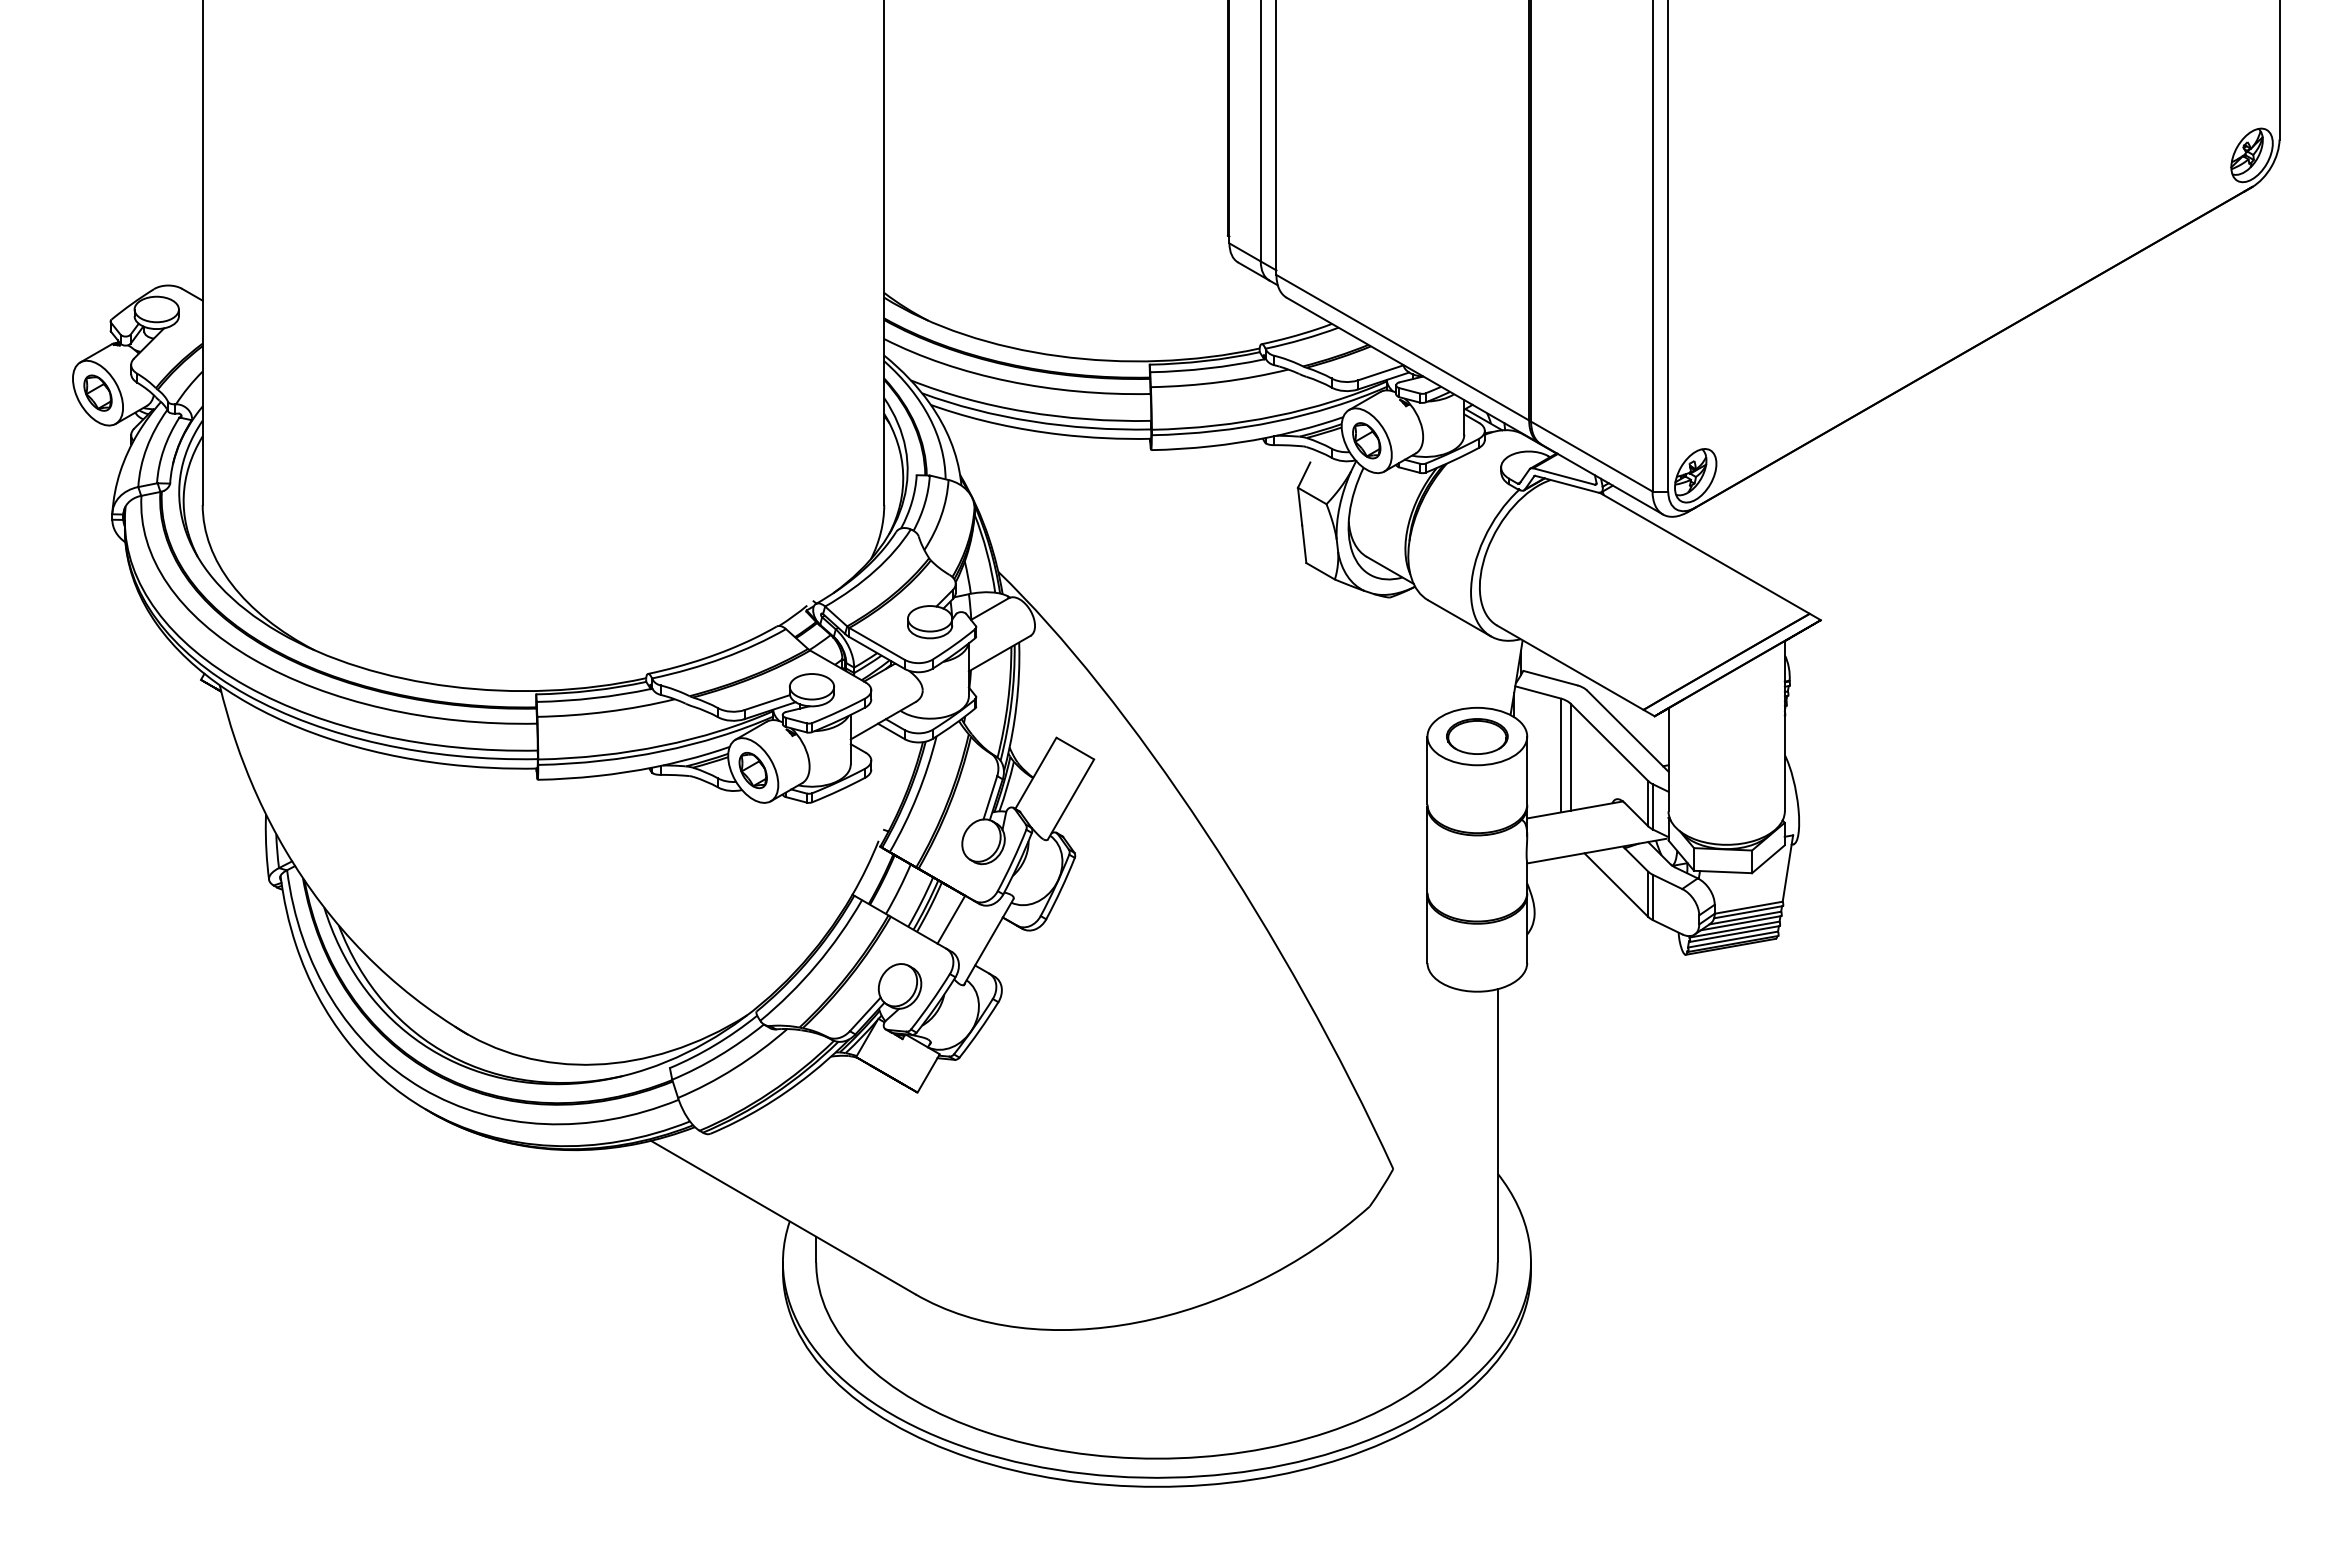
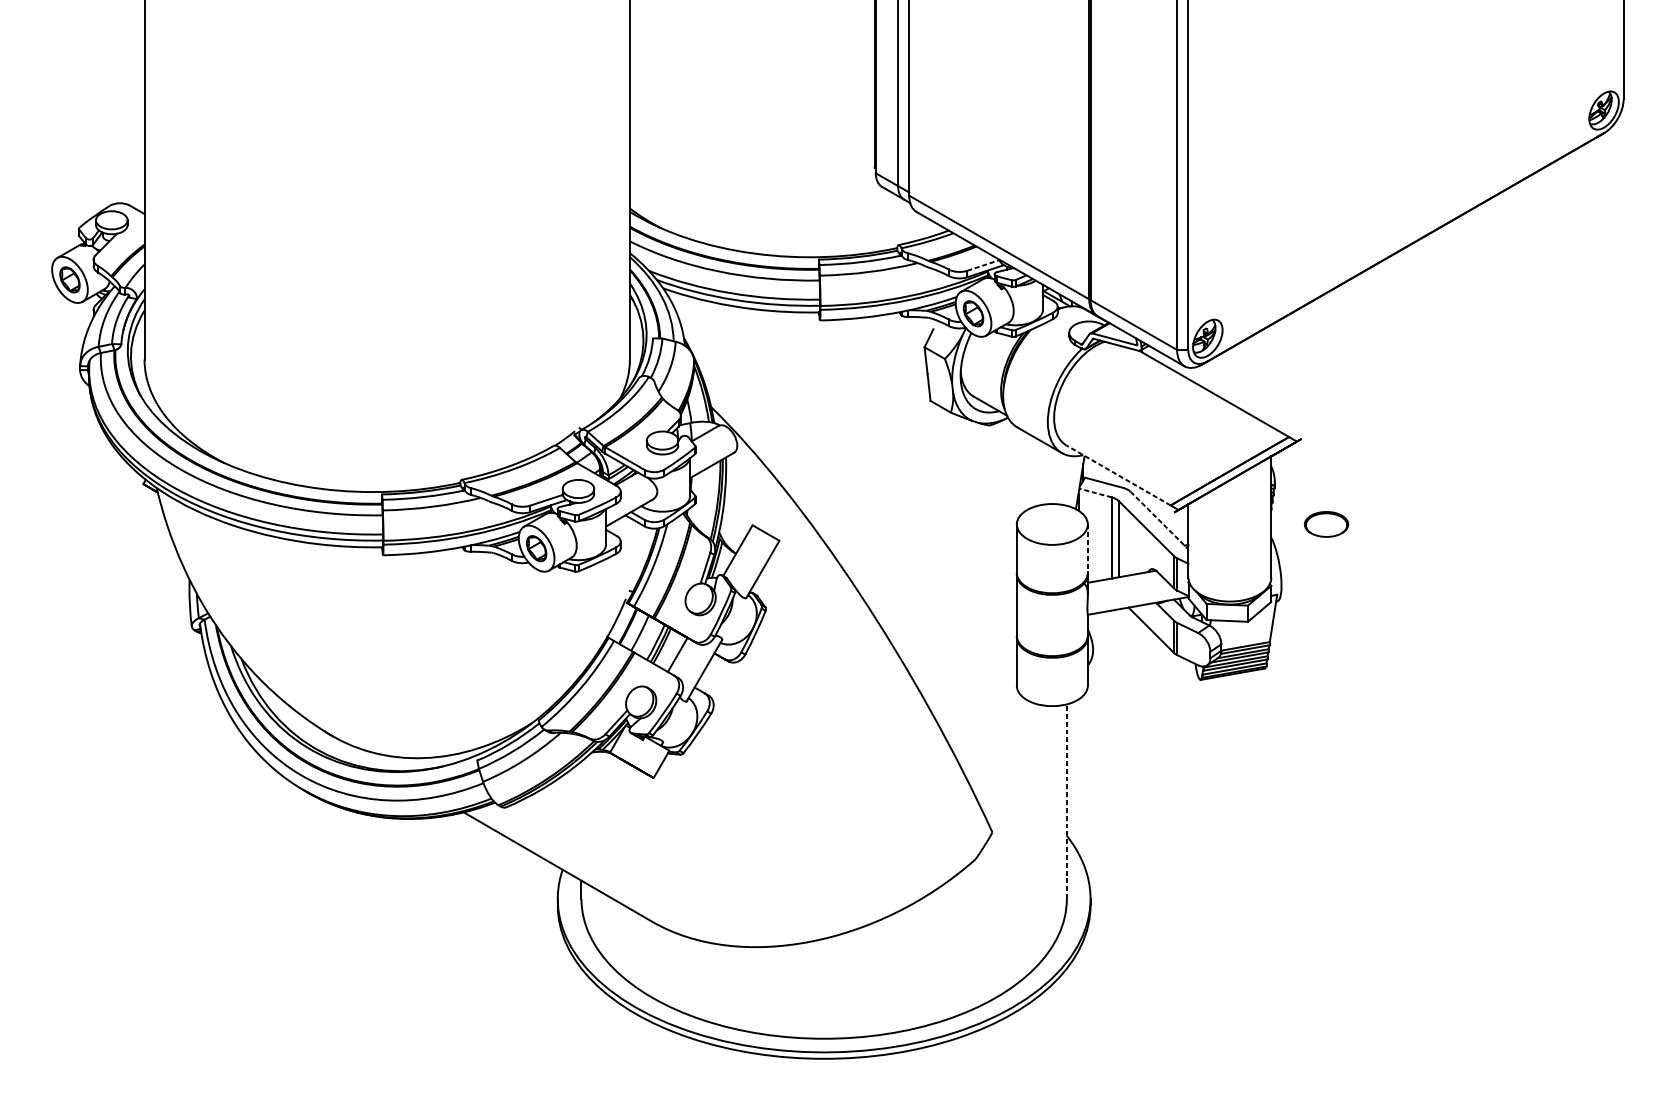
line: (1380, 372) -> (983, 265), solid -> dashed
line: (1569, 667) -> (1117, 475), solid -> dashed
line: (1538, 692) -> (1095, 493), solid -> dashed
line: (1628, 731) -> (1159, 520), solid -> dashed
part: (1477, 736) -> (1326, 524), moved
line: (1527, 770) -> (1088, 548), solid -> dashed
line: (1497, 1125) -> (1066, 801), solid -> dashed

